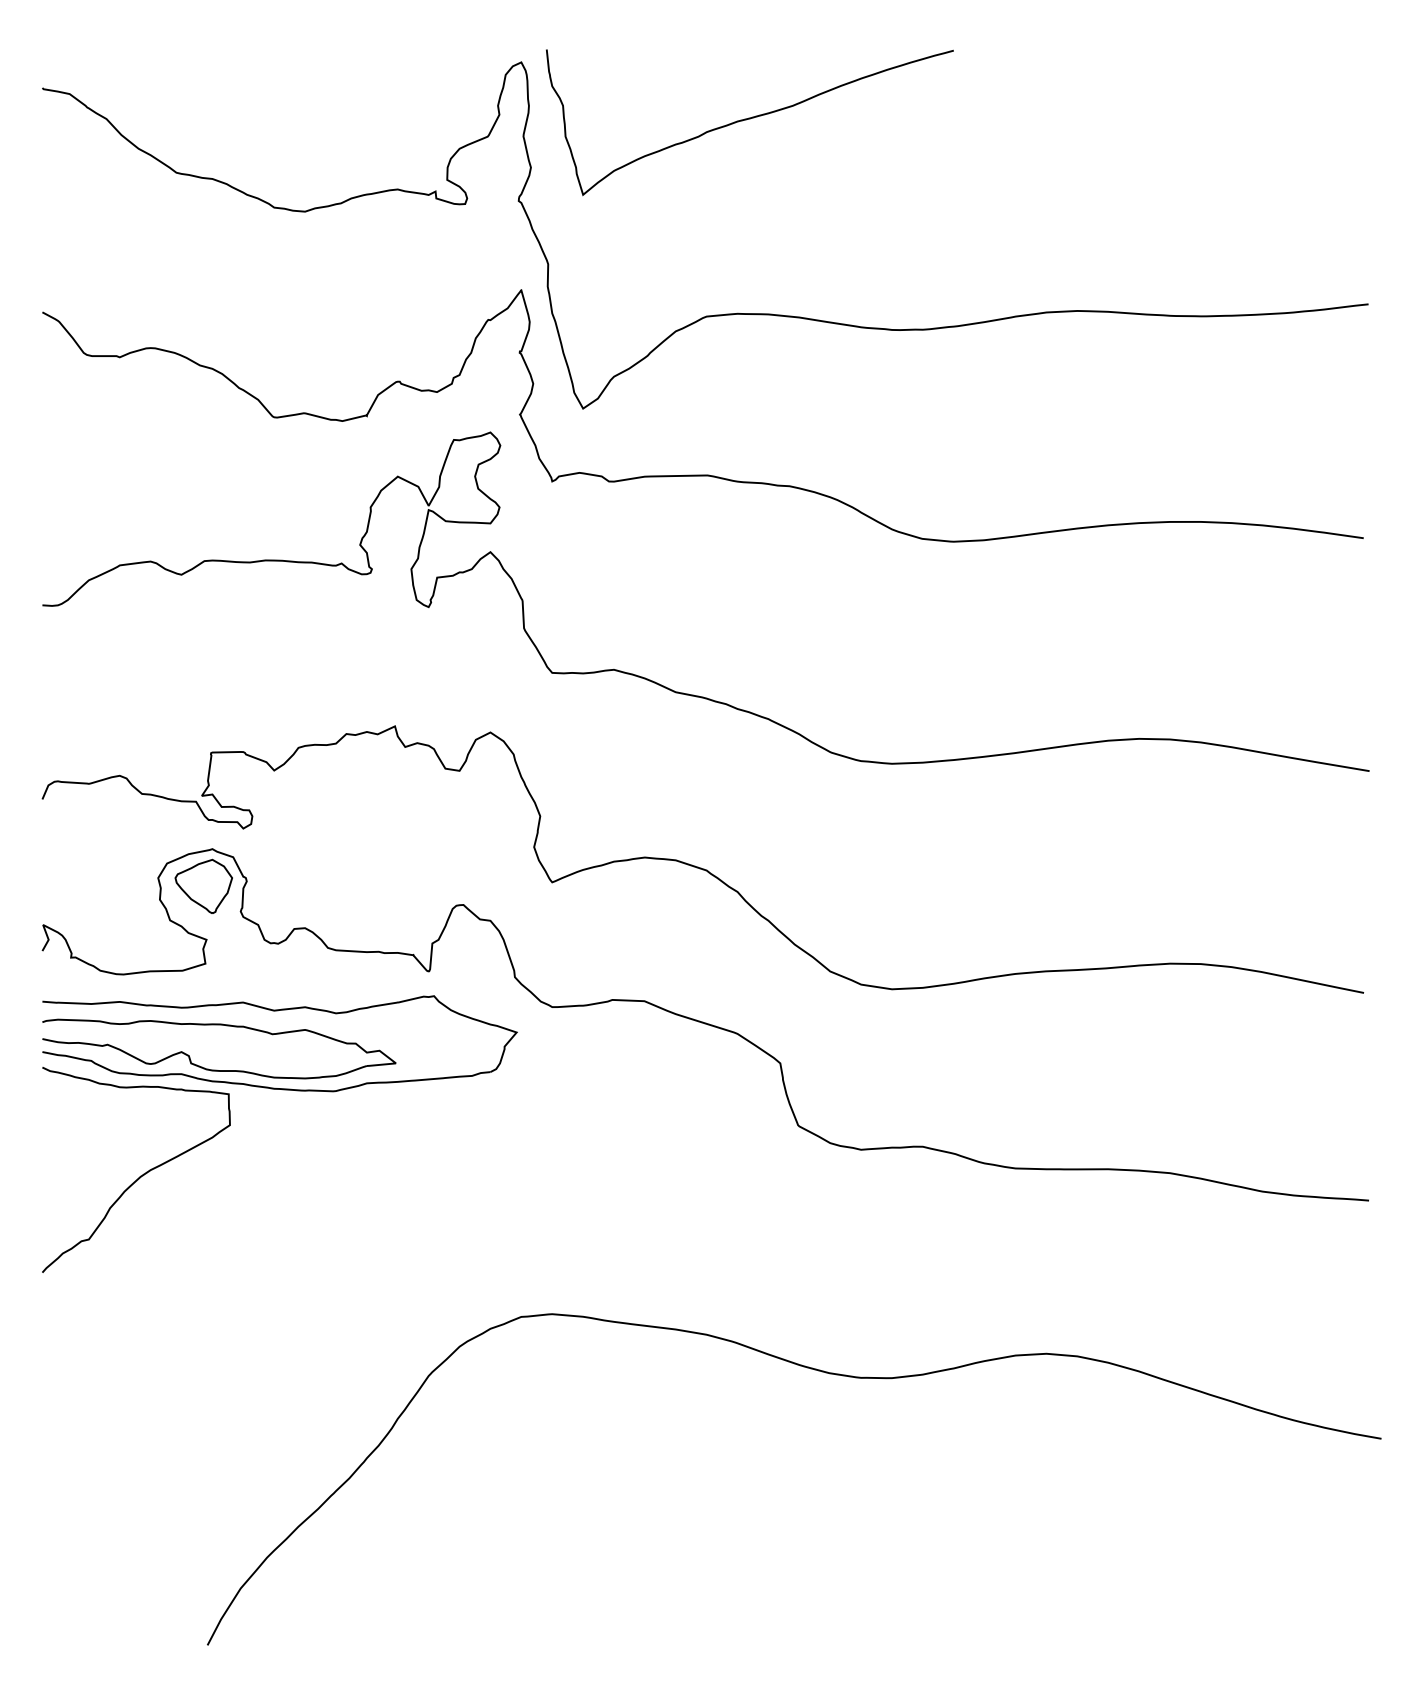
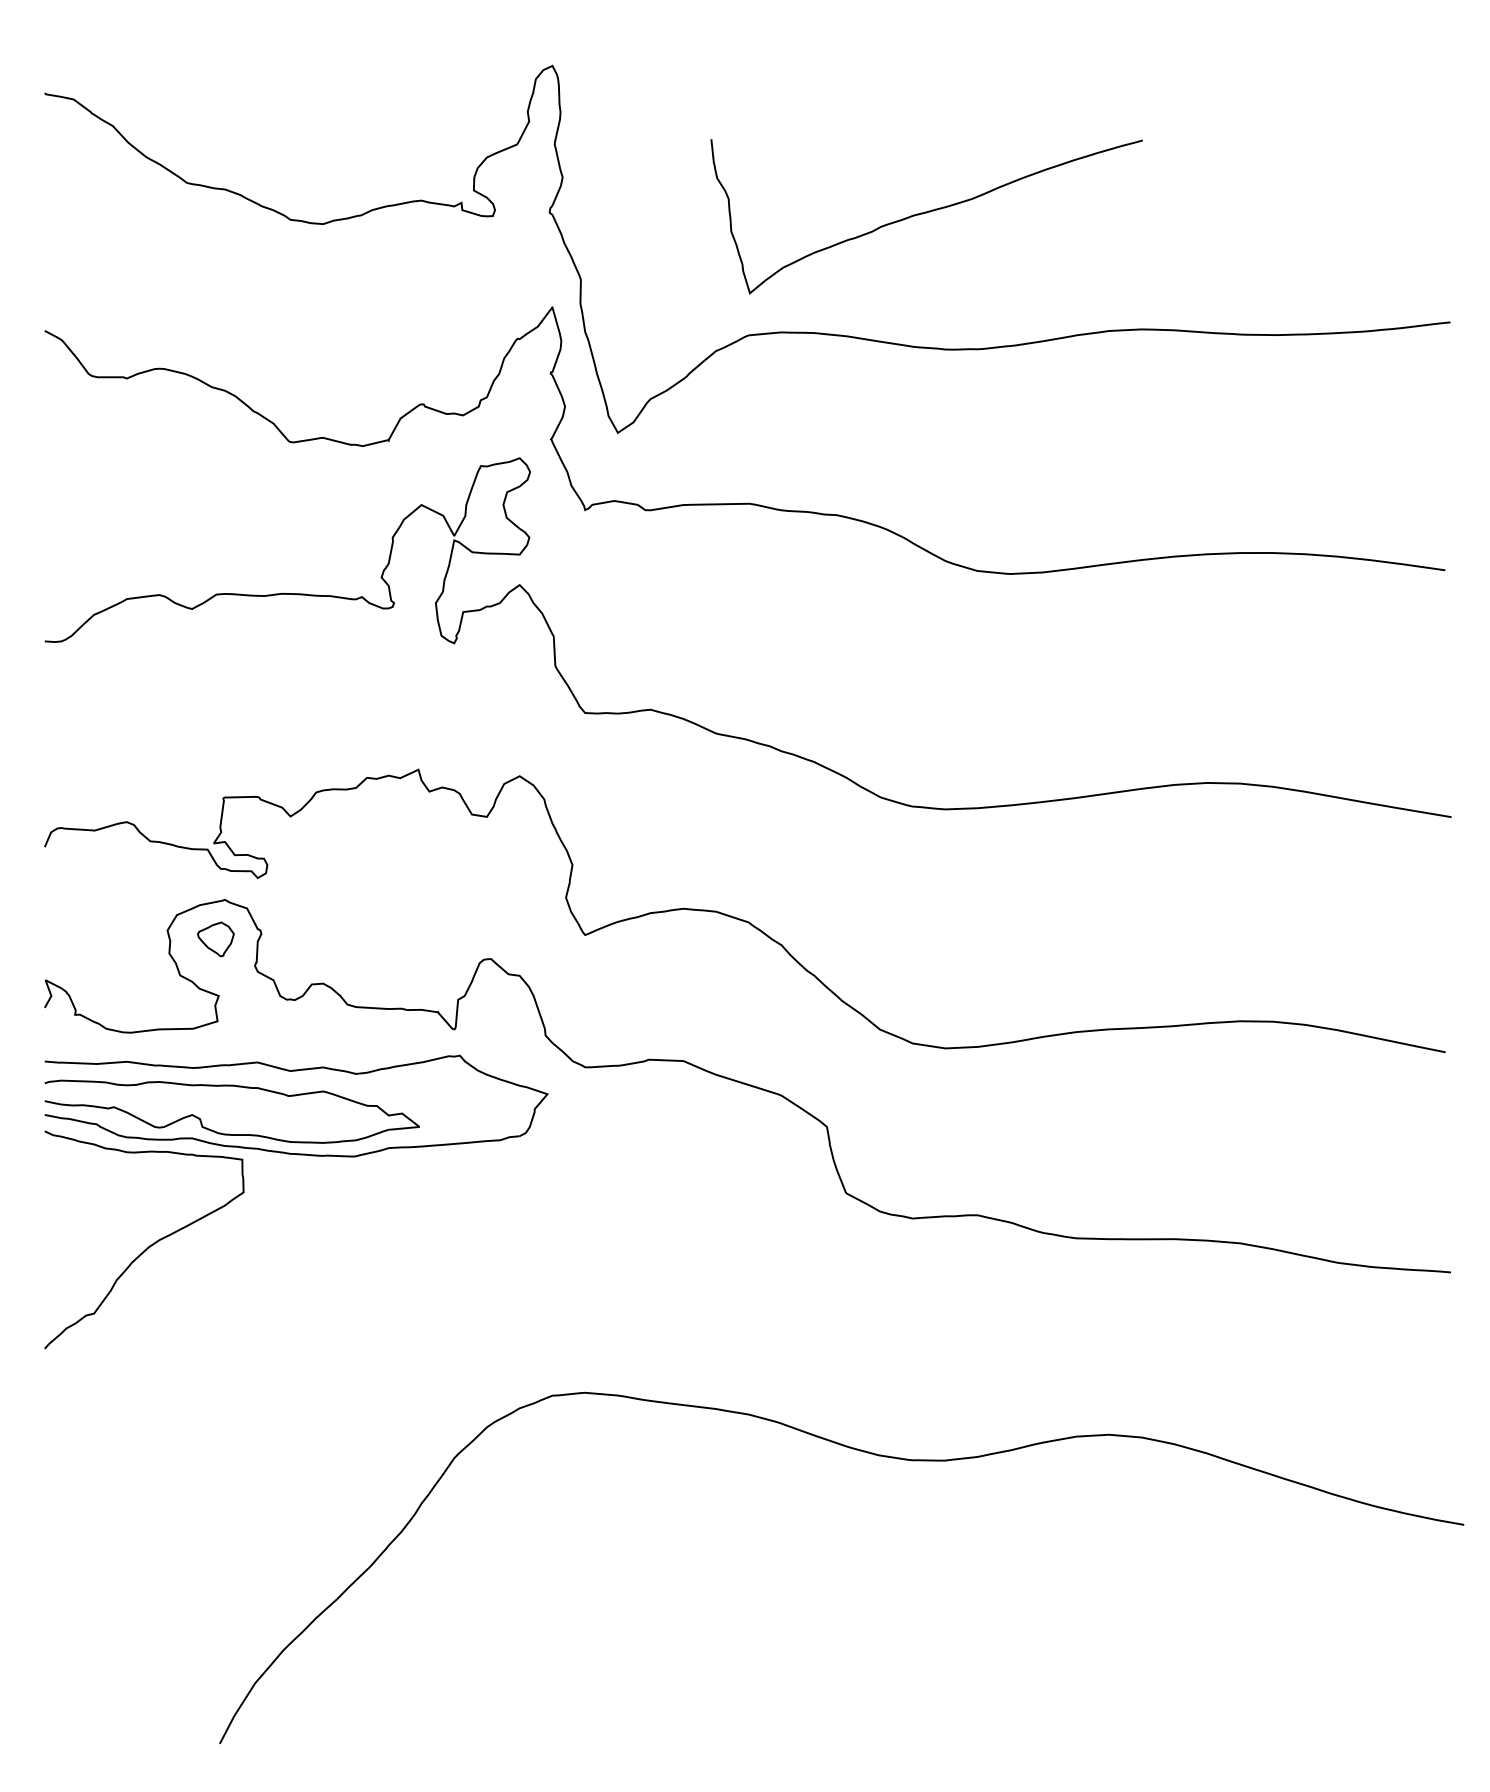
curve: (749, 119) -> (926, 213), moved
part: (203, 886) -> (215, 939), size x0.6

